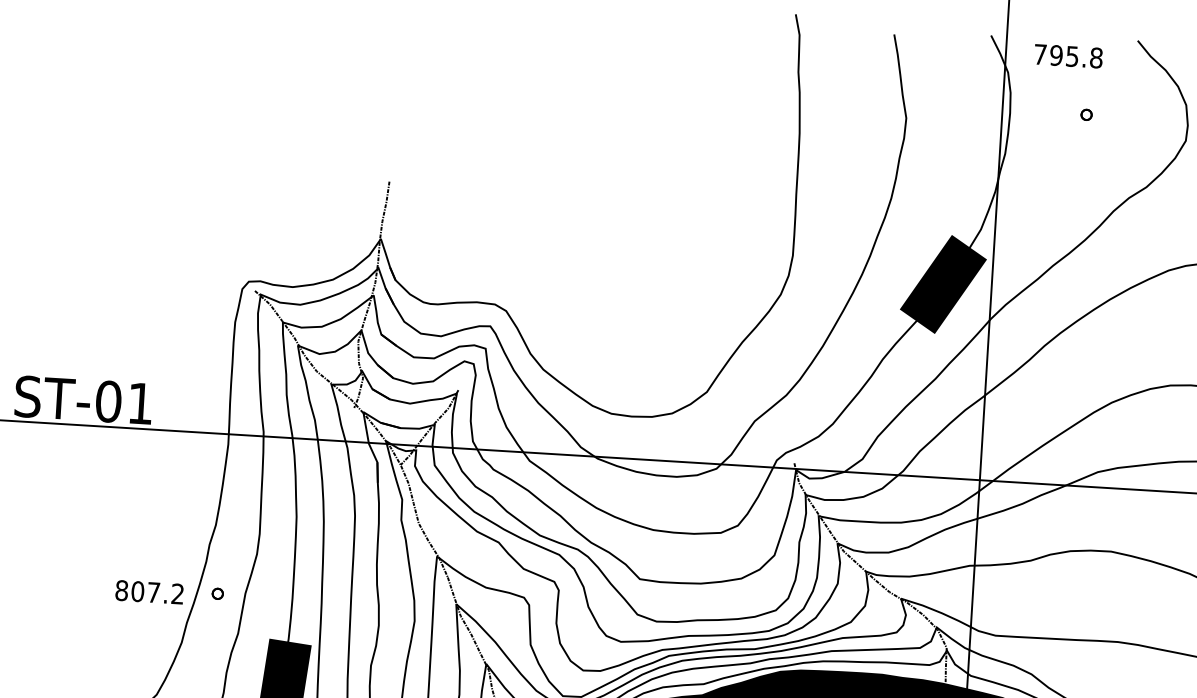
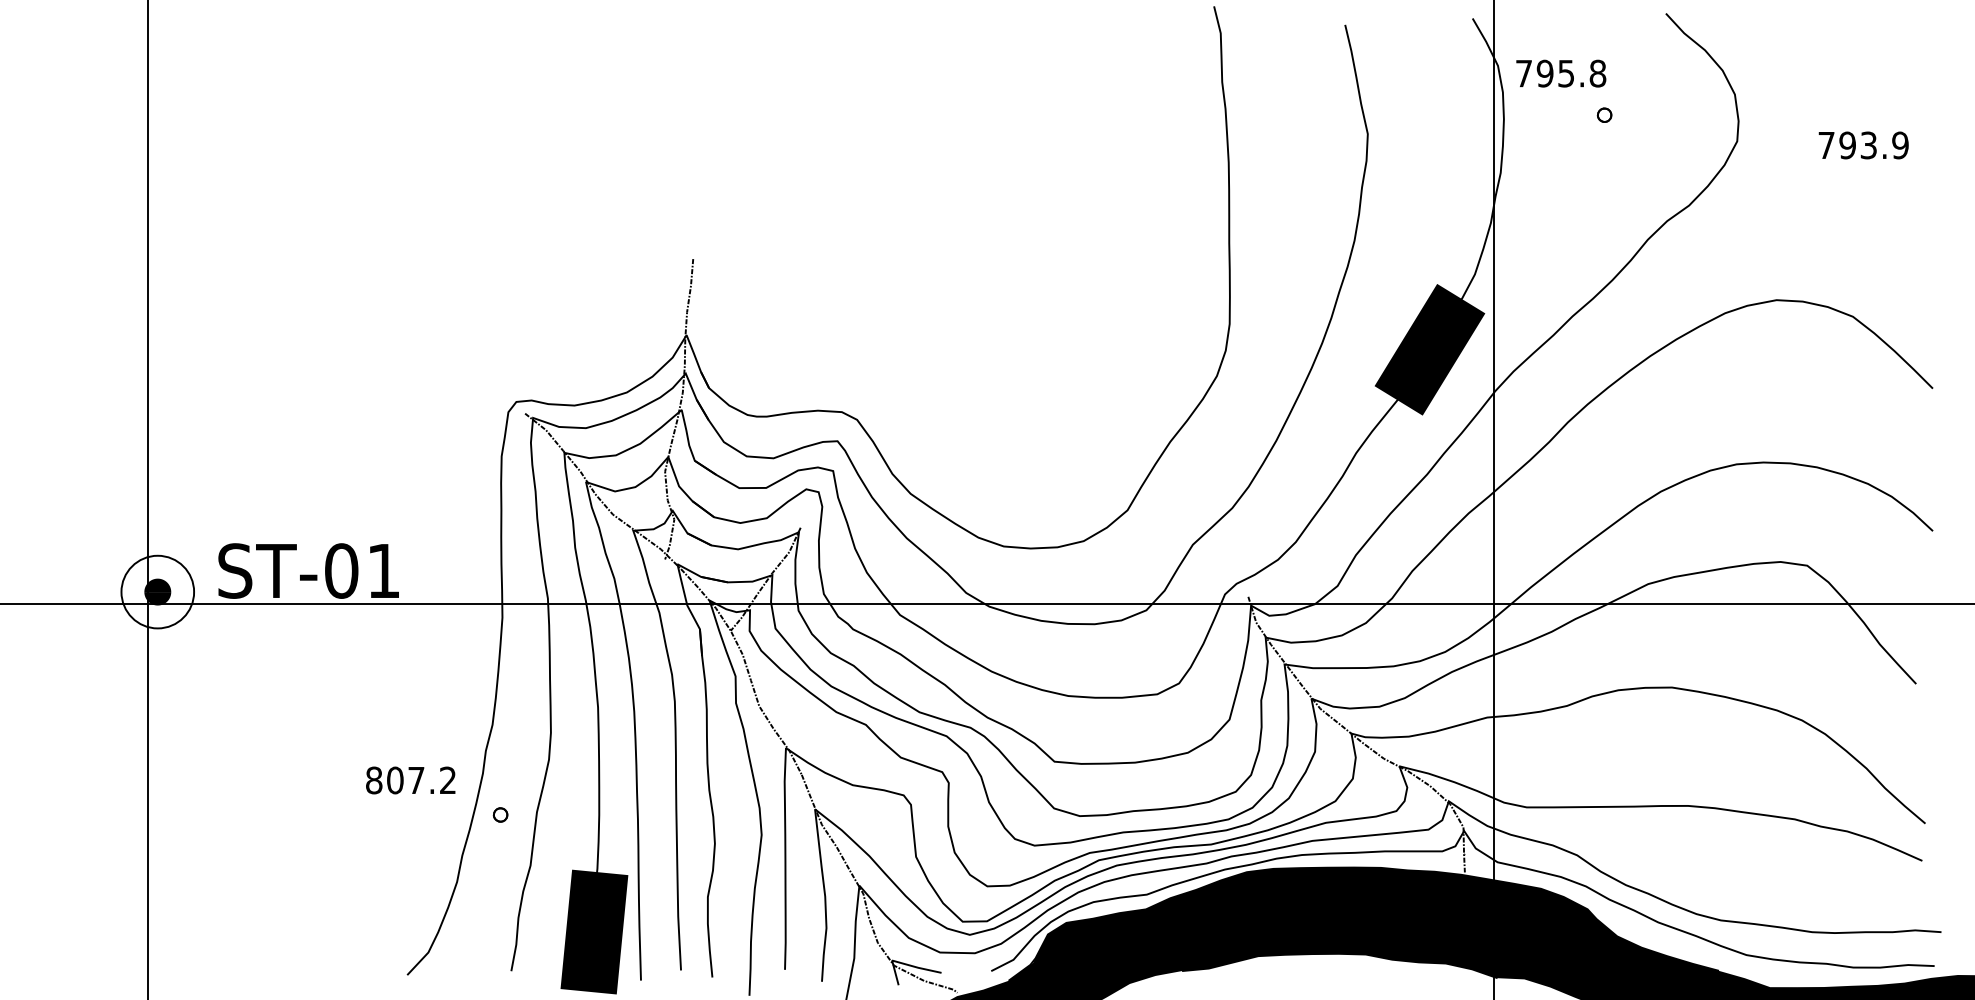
text: (1068, 56) -> (1561, 73), moved
text: (149, 592) -> (410, 780), moved

